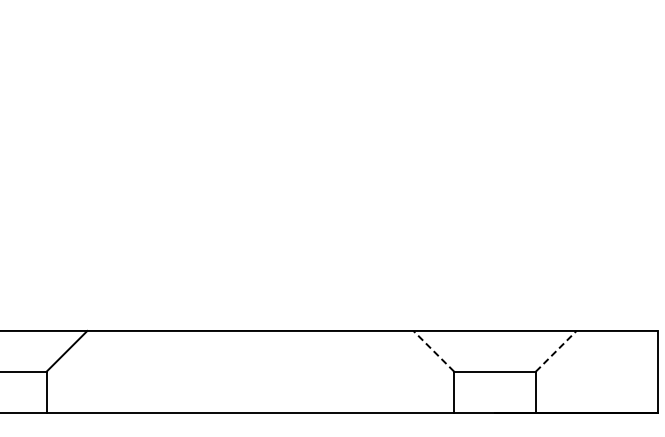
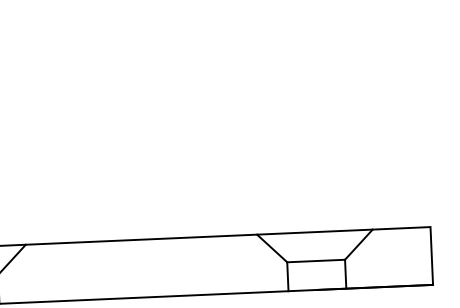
line: (433, 351) -> (271, 248), dashed -> solid
line: (556, 351) -> (359, 244), dashed -> solid

